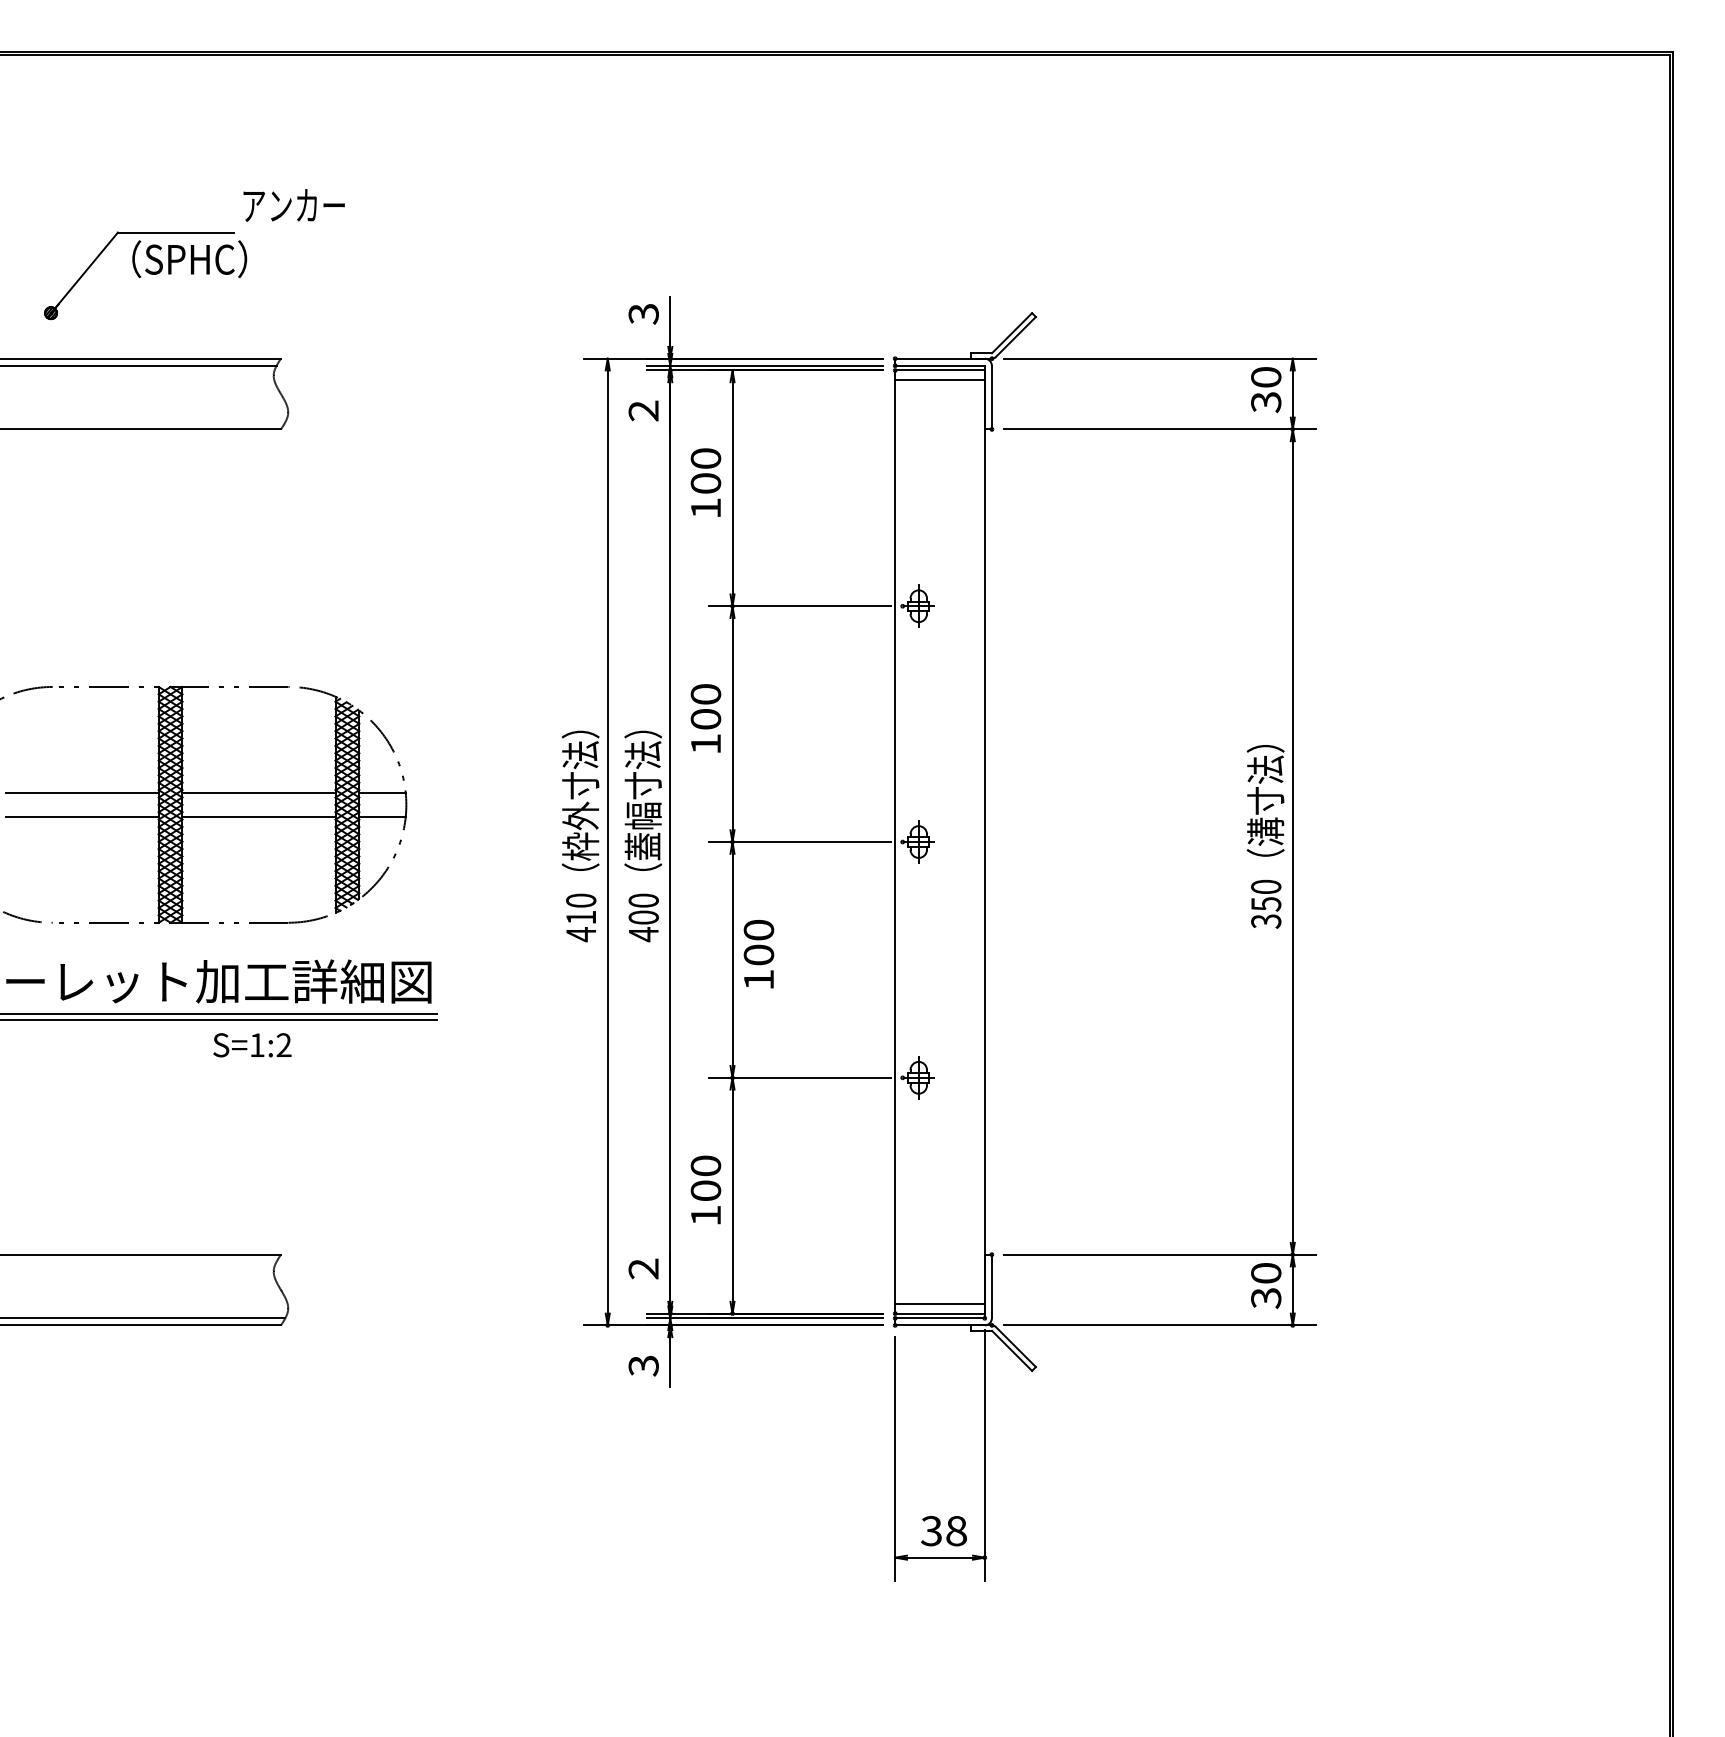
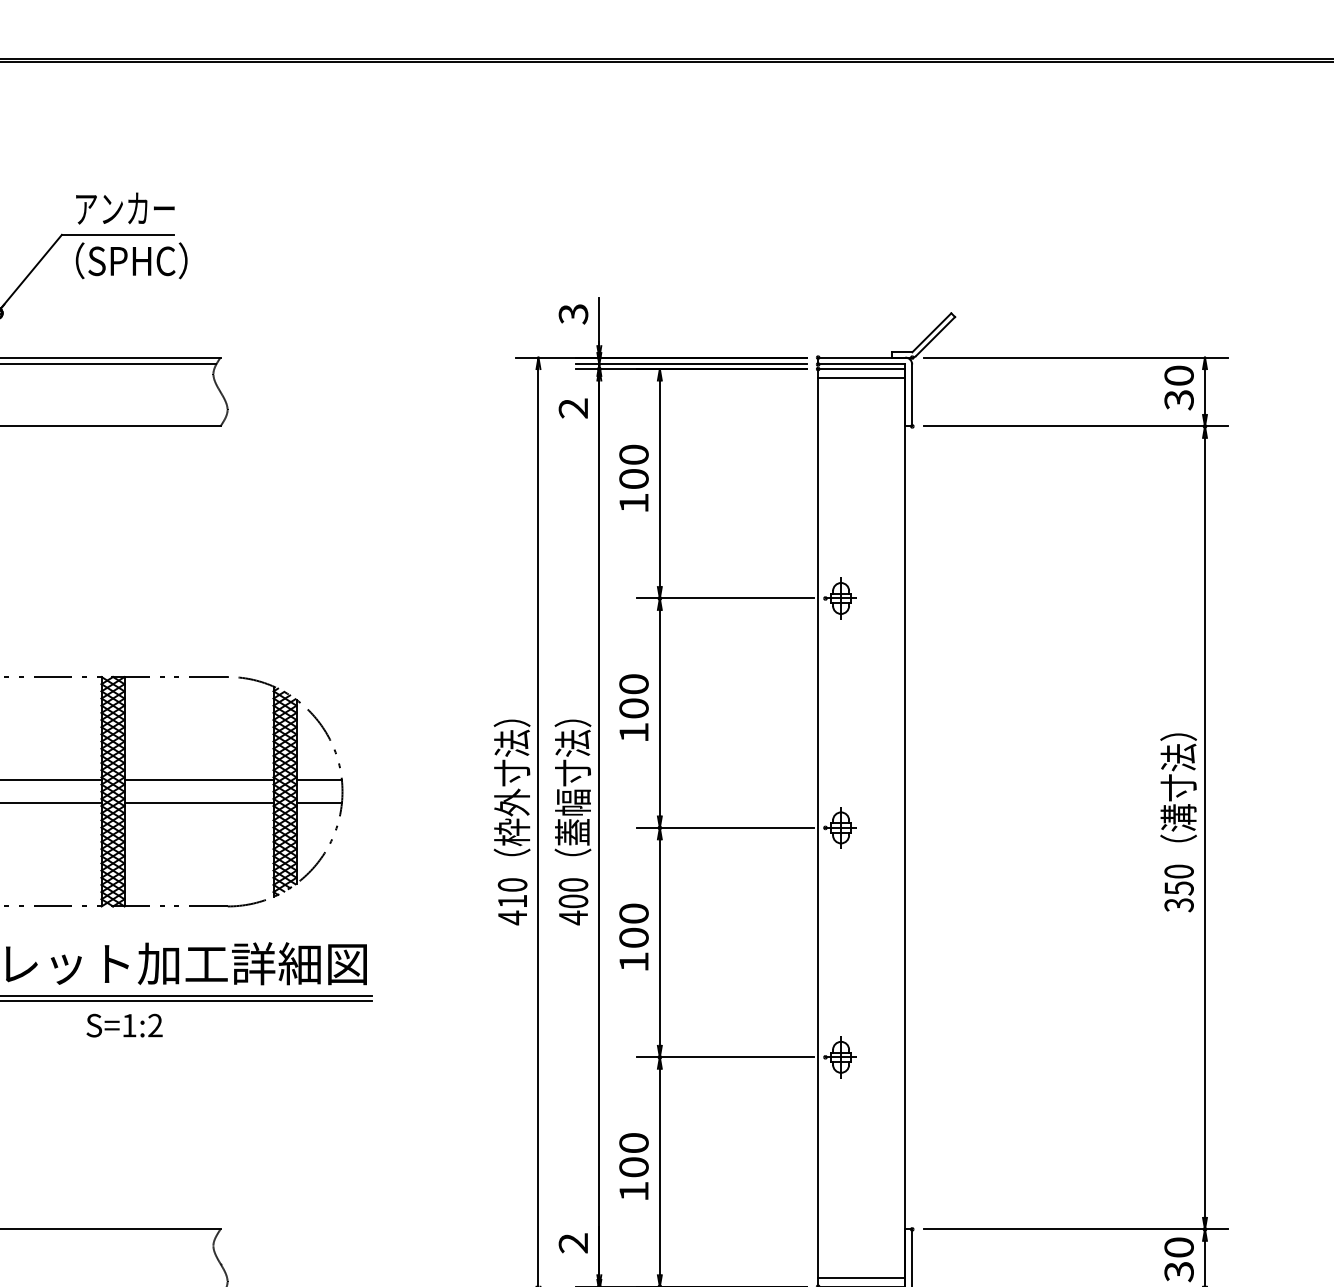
text: (293, 205) -> (124, 208), moved
text: (758, 954) -> (633, 937), moved
text: (252, 1045) -> (124, 1025), moved

